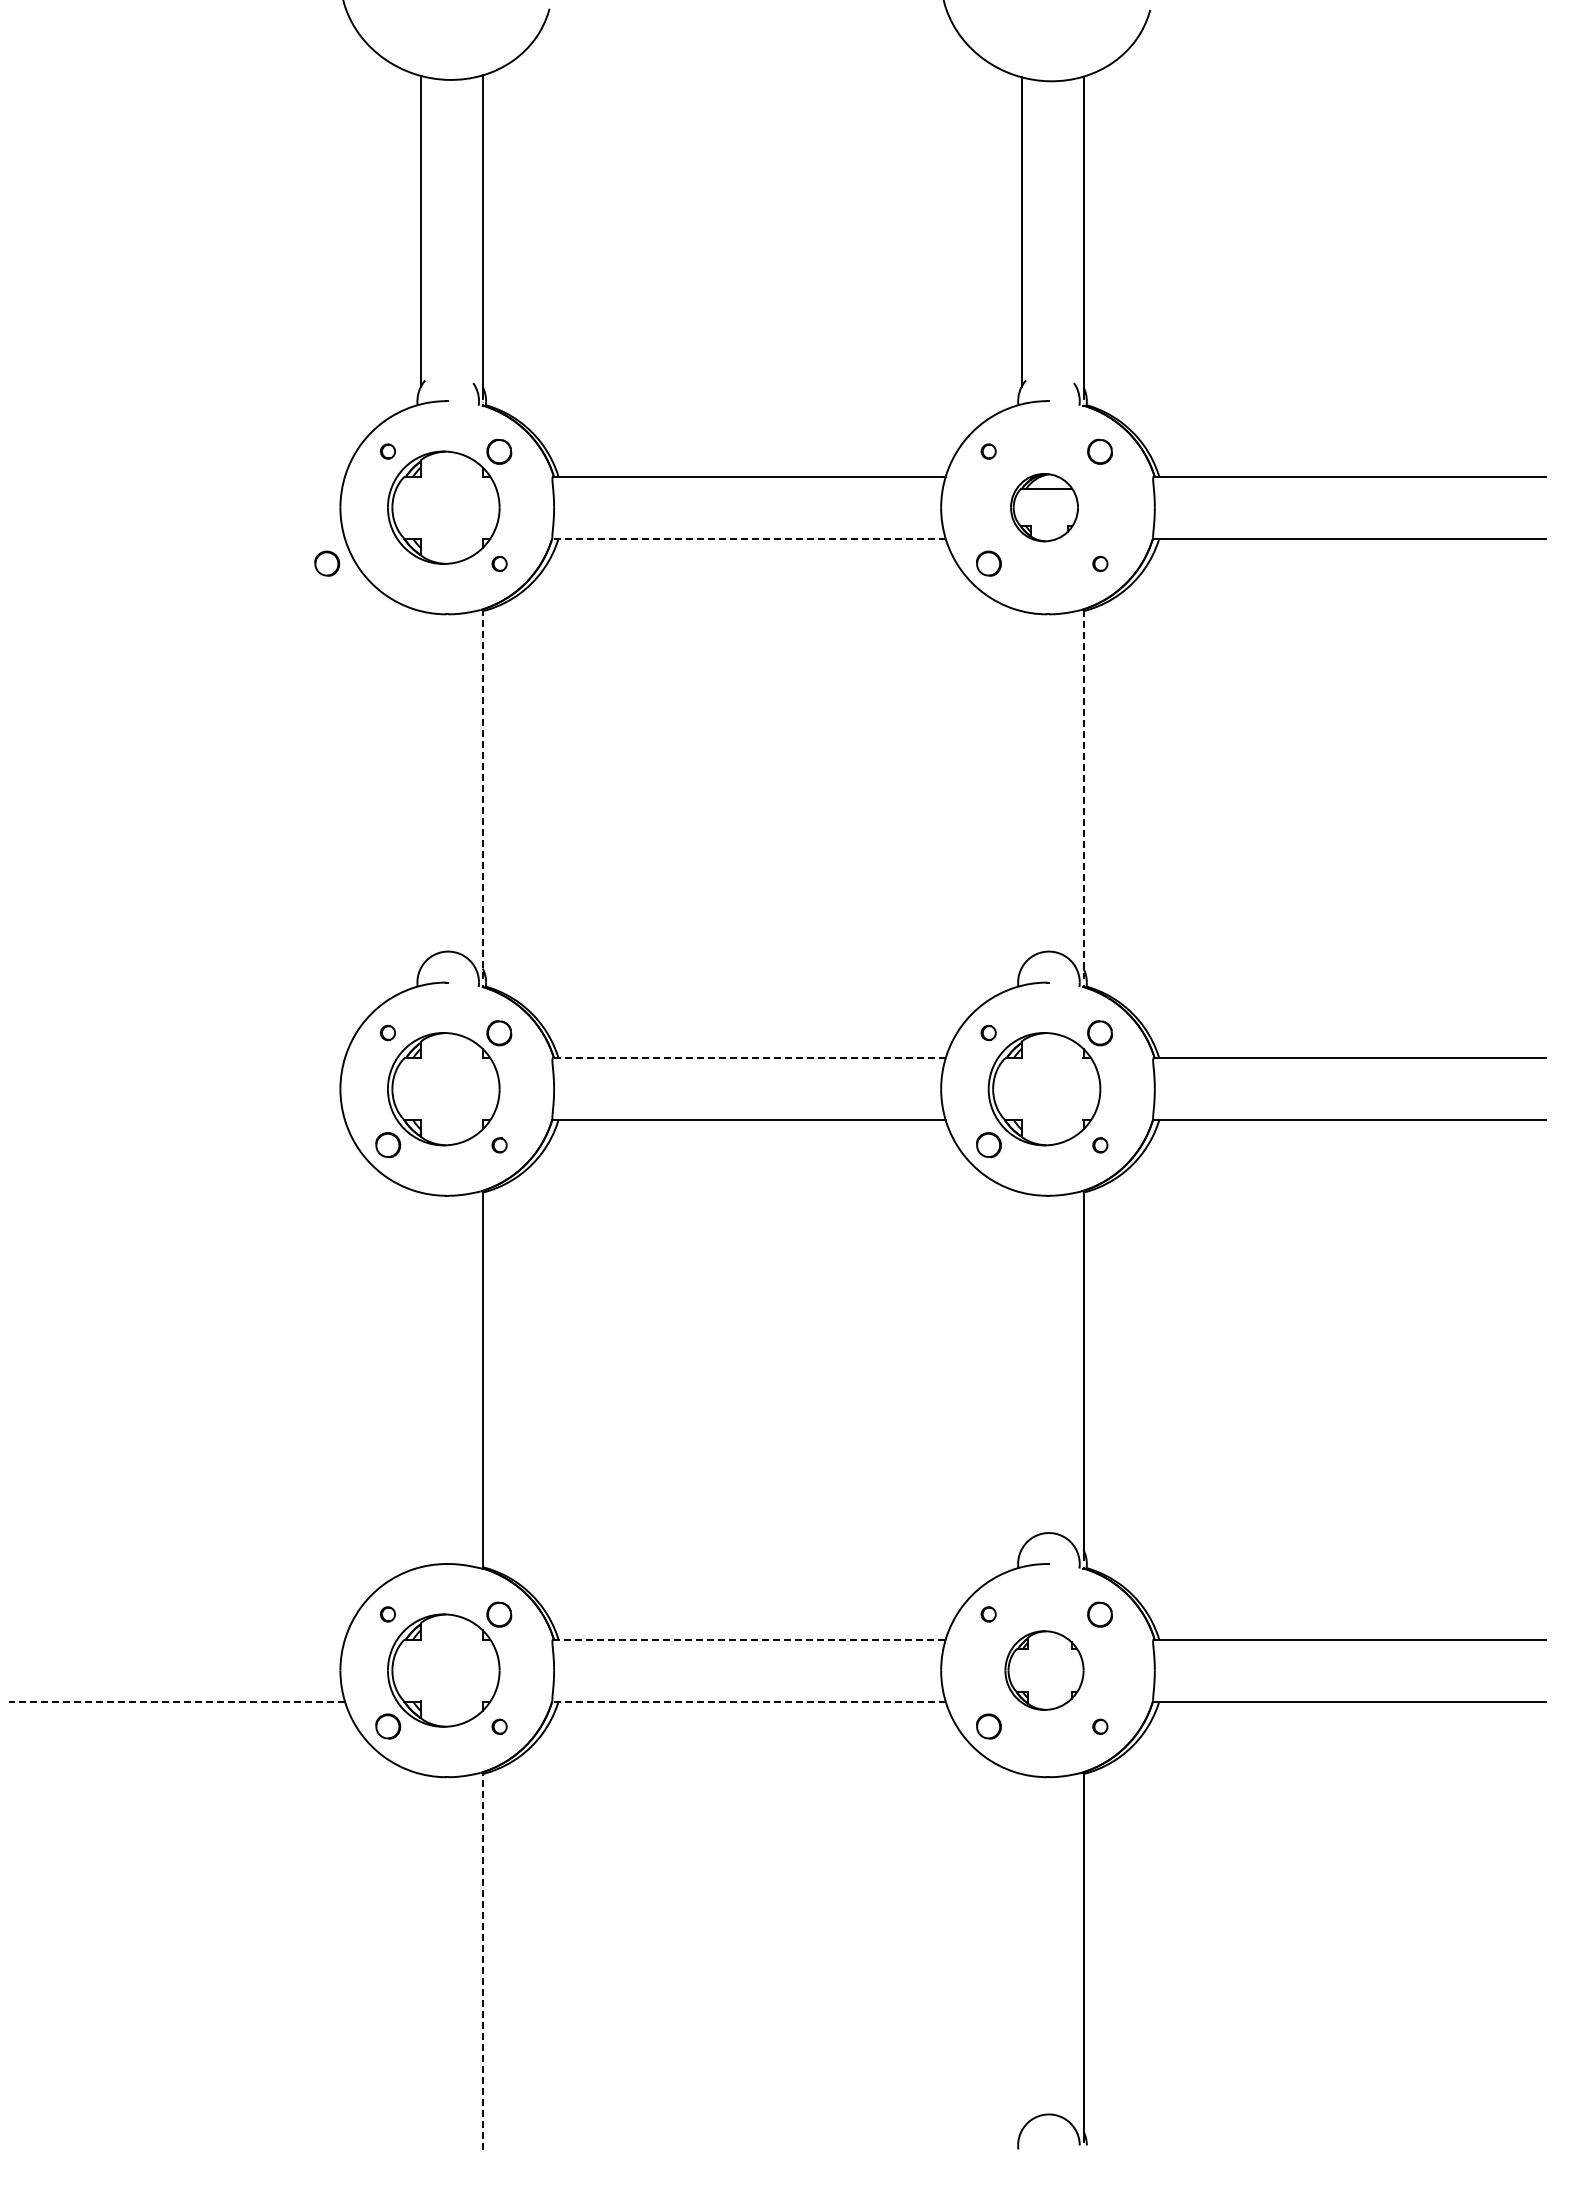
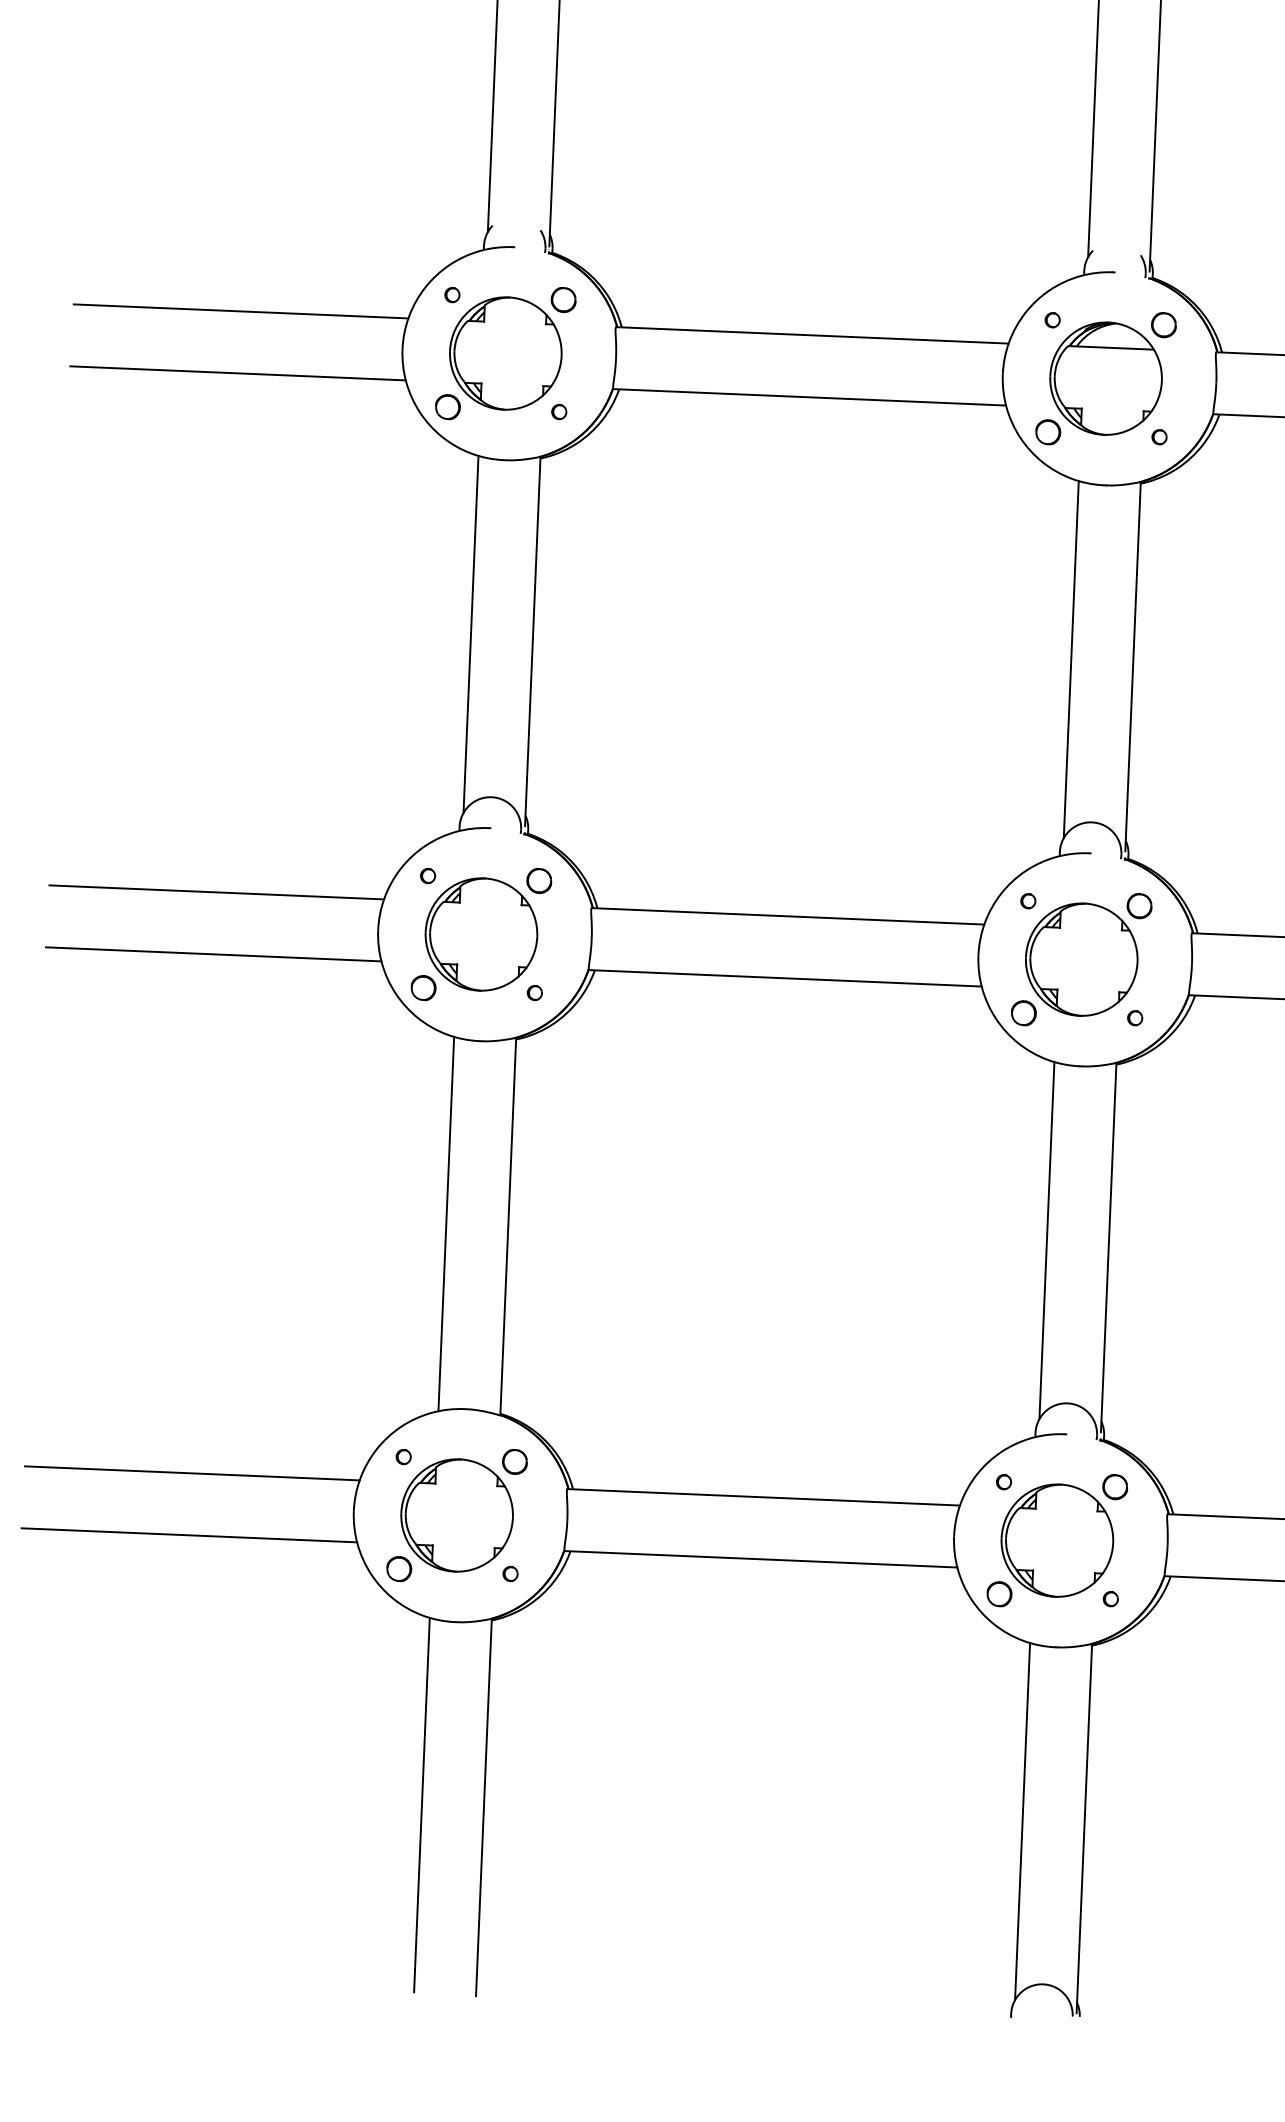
line: (177, 476) -> (241, 311), added
part: (1044, 507) -> (1106, 378), size x1.67
line: (176, 538) -> (237, 373), added
line: (748, 538) -> (809, 397), dashed -> solid
part: (327, 563) -> (448, 406), moved
line: (420, 789) -> (470, 634), added
line: (1021, 789) -> (1071, 659), added
line: (482, 794) -> (532, 641), dashed -> solid
line: (1083, 794) -> (1133, 666), dashed -> solid
line: (177, 1058) -> (216, 892), added
line: (748, 1058) -> (787, 916), dashed -> solid
line: (176, 1120) -> (213, 954), added
line: (1021, 1370) -> (1046, 1239), added
line: (420, 1379) -> (446, 1223), added
line: (177, 1639) -> (192, 1473), added
line: (749, 1639) -> (763, 1497), dashed -> solid
part: (1044, 1670) -> (1057, 1540), size x1.43
line: (177, 1701) -> (189, 1535), dashed -> solid
line: (748, 1701) -> (760, 1559), dashed -> solid
line: (1021, 1952) -> (1022, 1821), added
line: (420, 1961) -> (421, 1805), added
line: (482, 1961) -> (483, 1807), dashed -> solid

